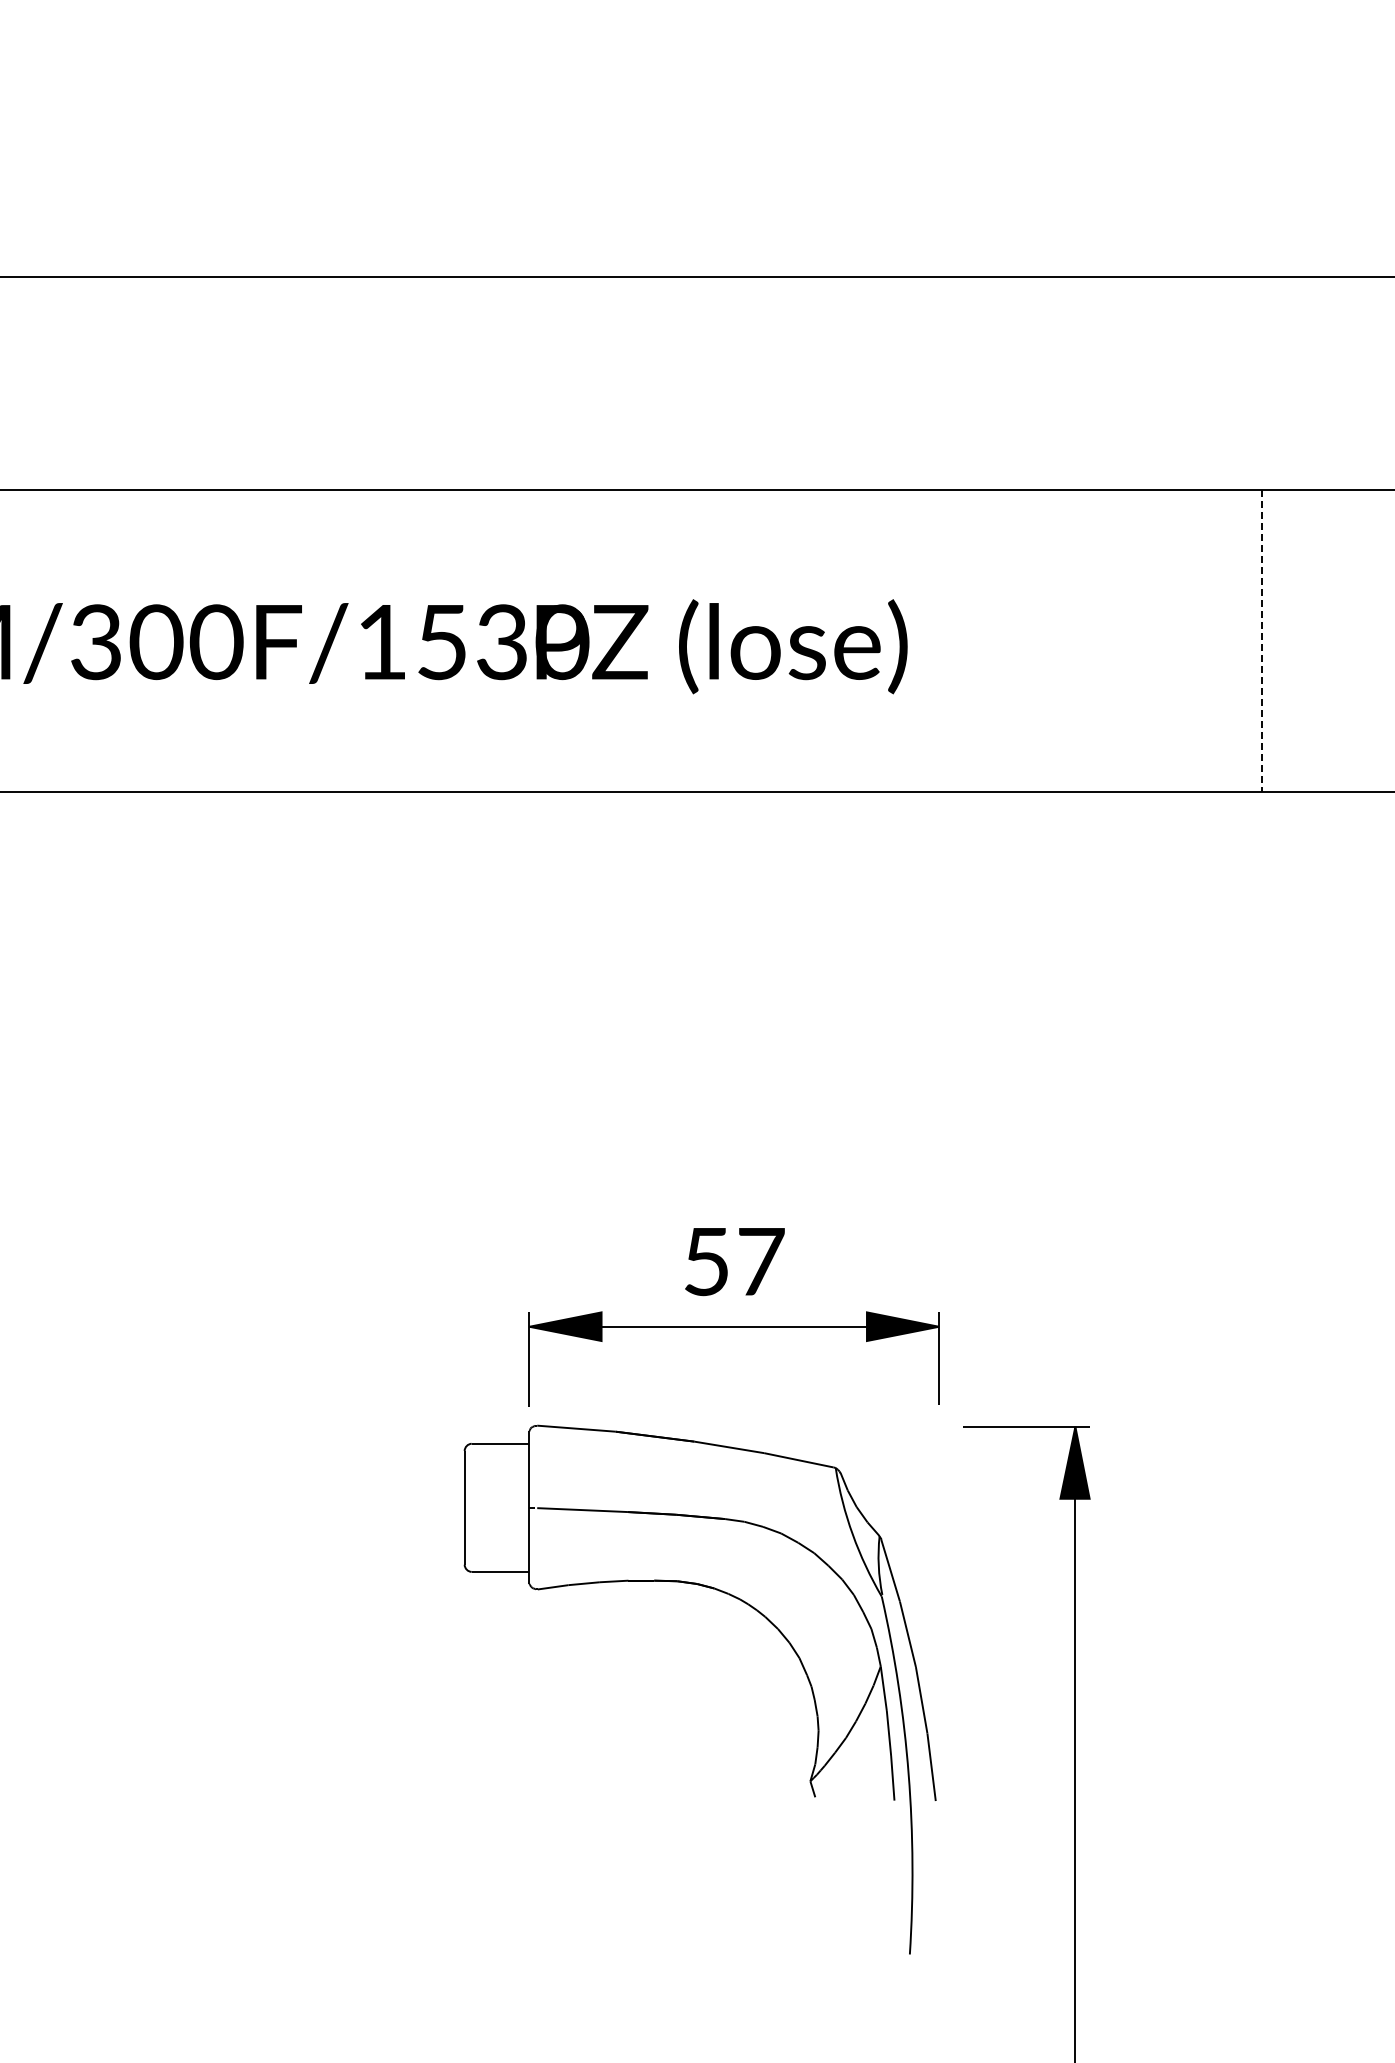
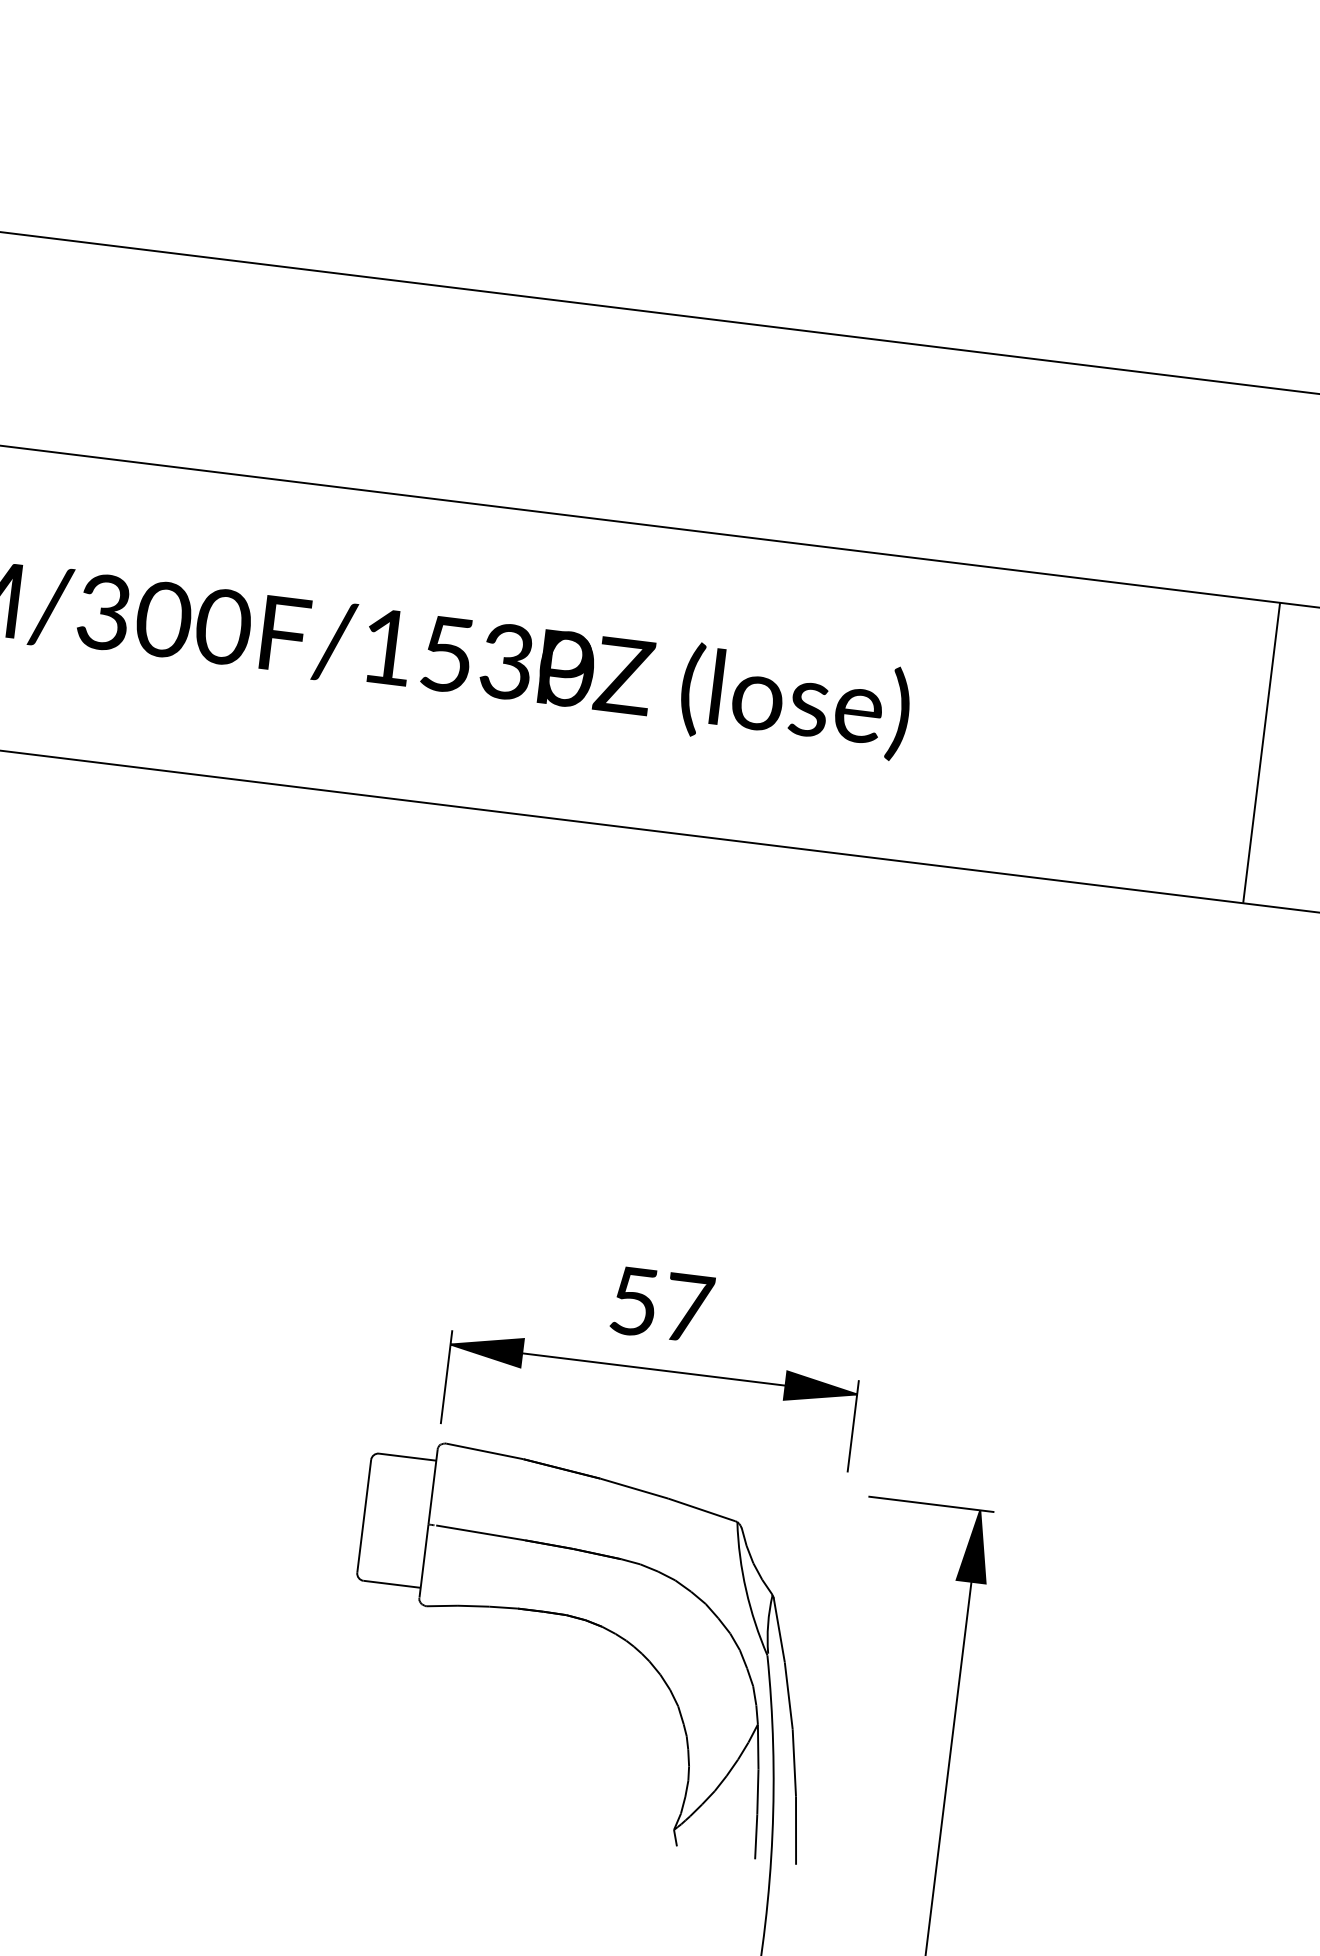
line: (1262, 641) -> (1261, 753), dashed -> solid

